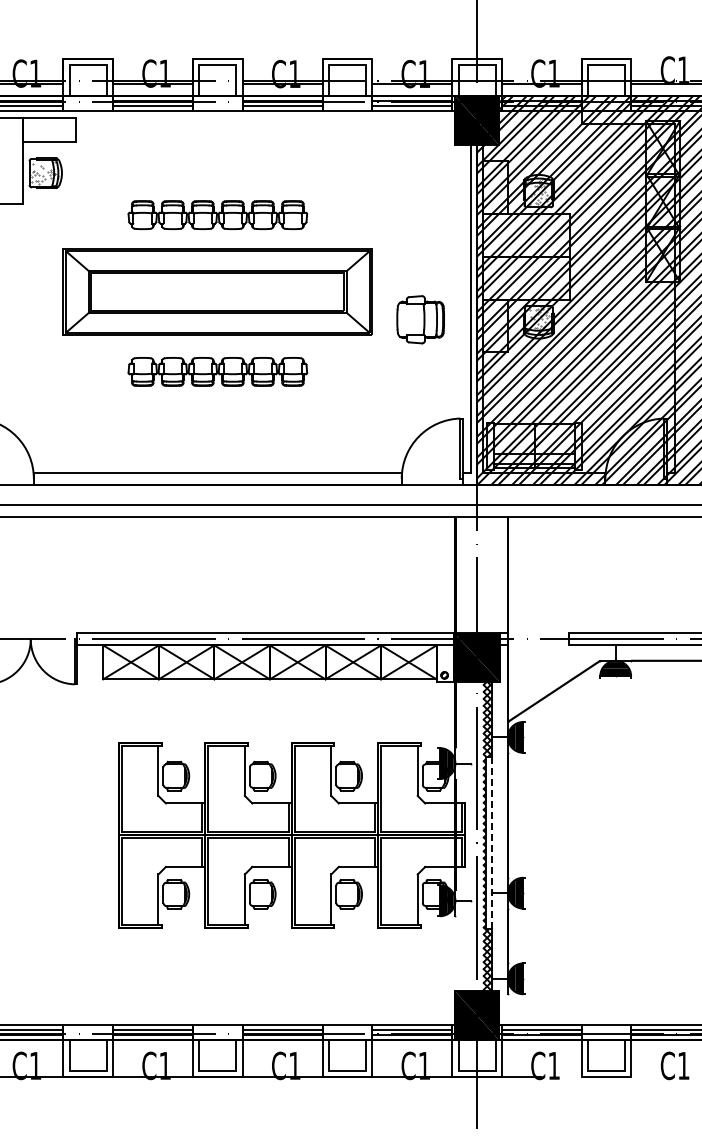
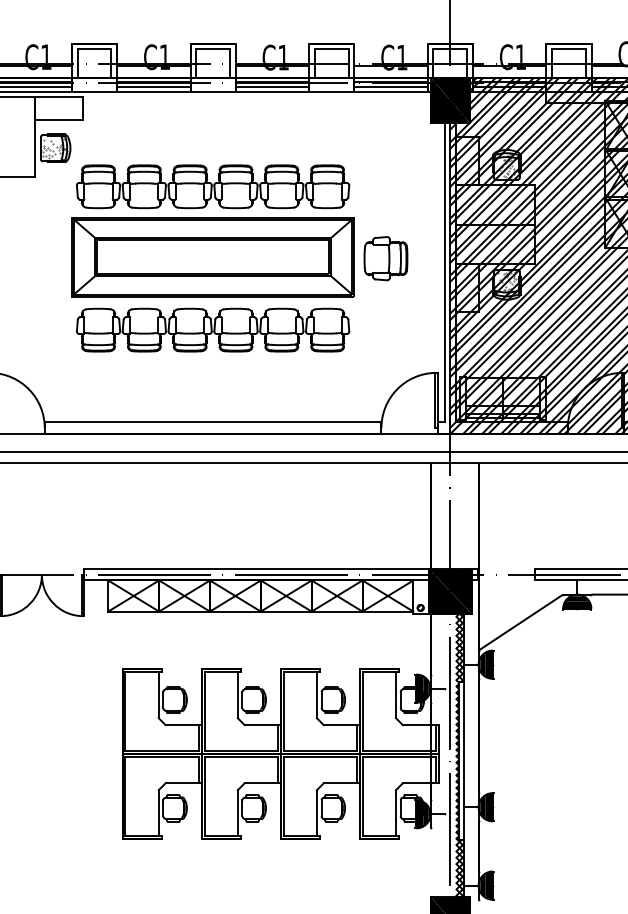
part: (217, 214) -> (212, 186), size x1.67
part: (420, 319) -> (385, 258), moved
part: (217, 371) -> (212, 329), size x1.67
line: (492, 842) -> (464, 760), dashed -> solid

